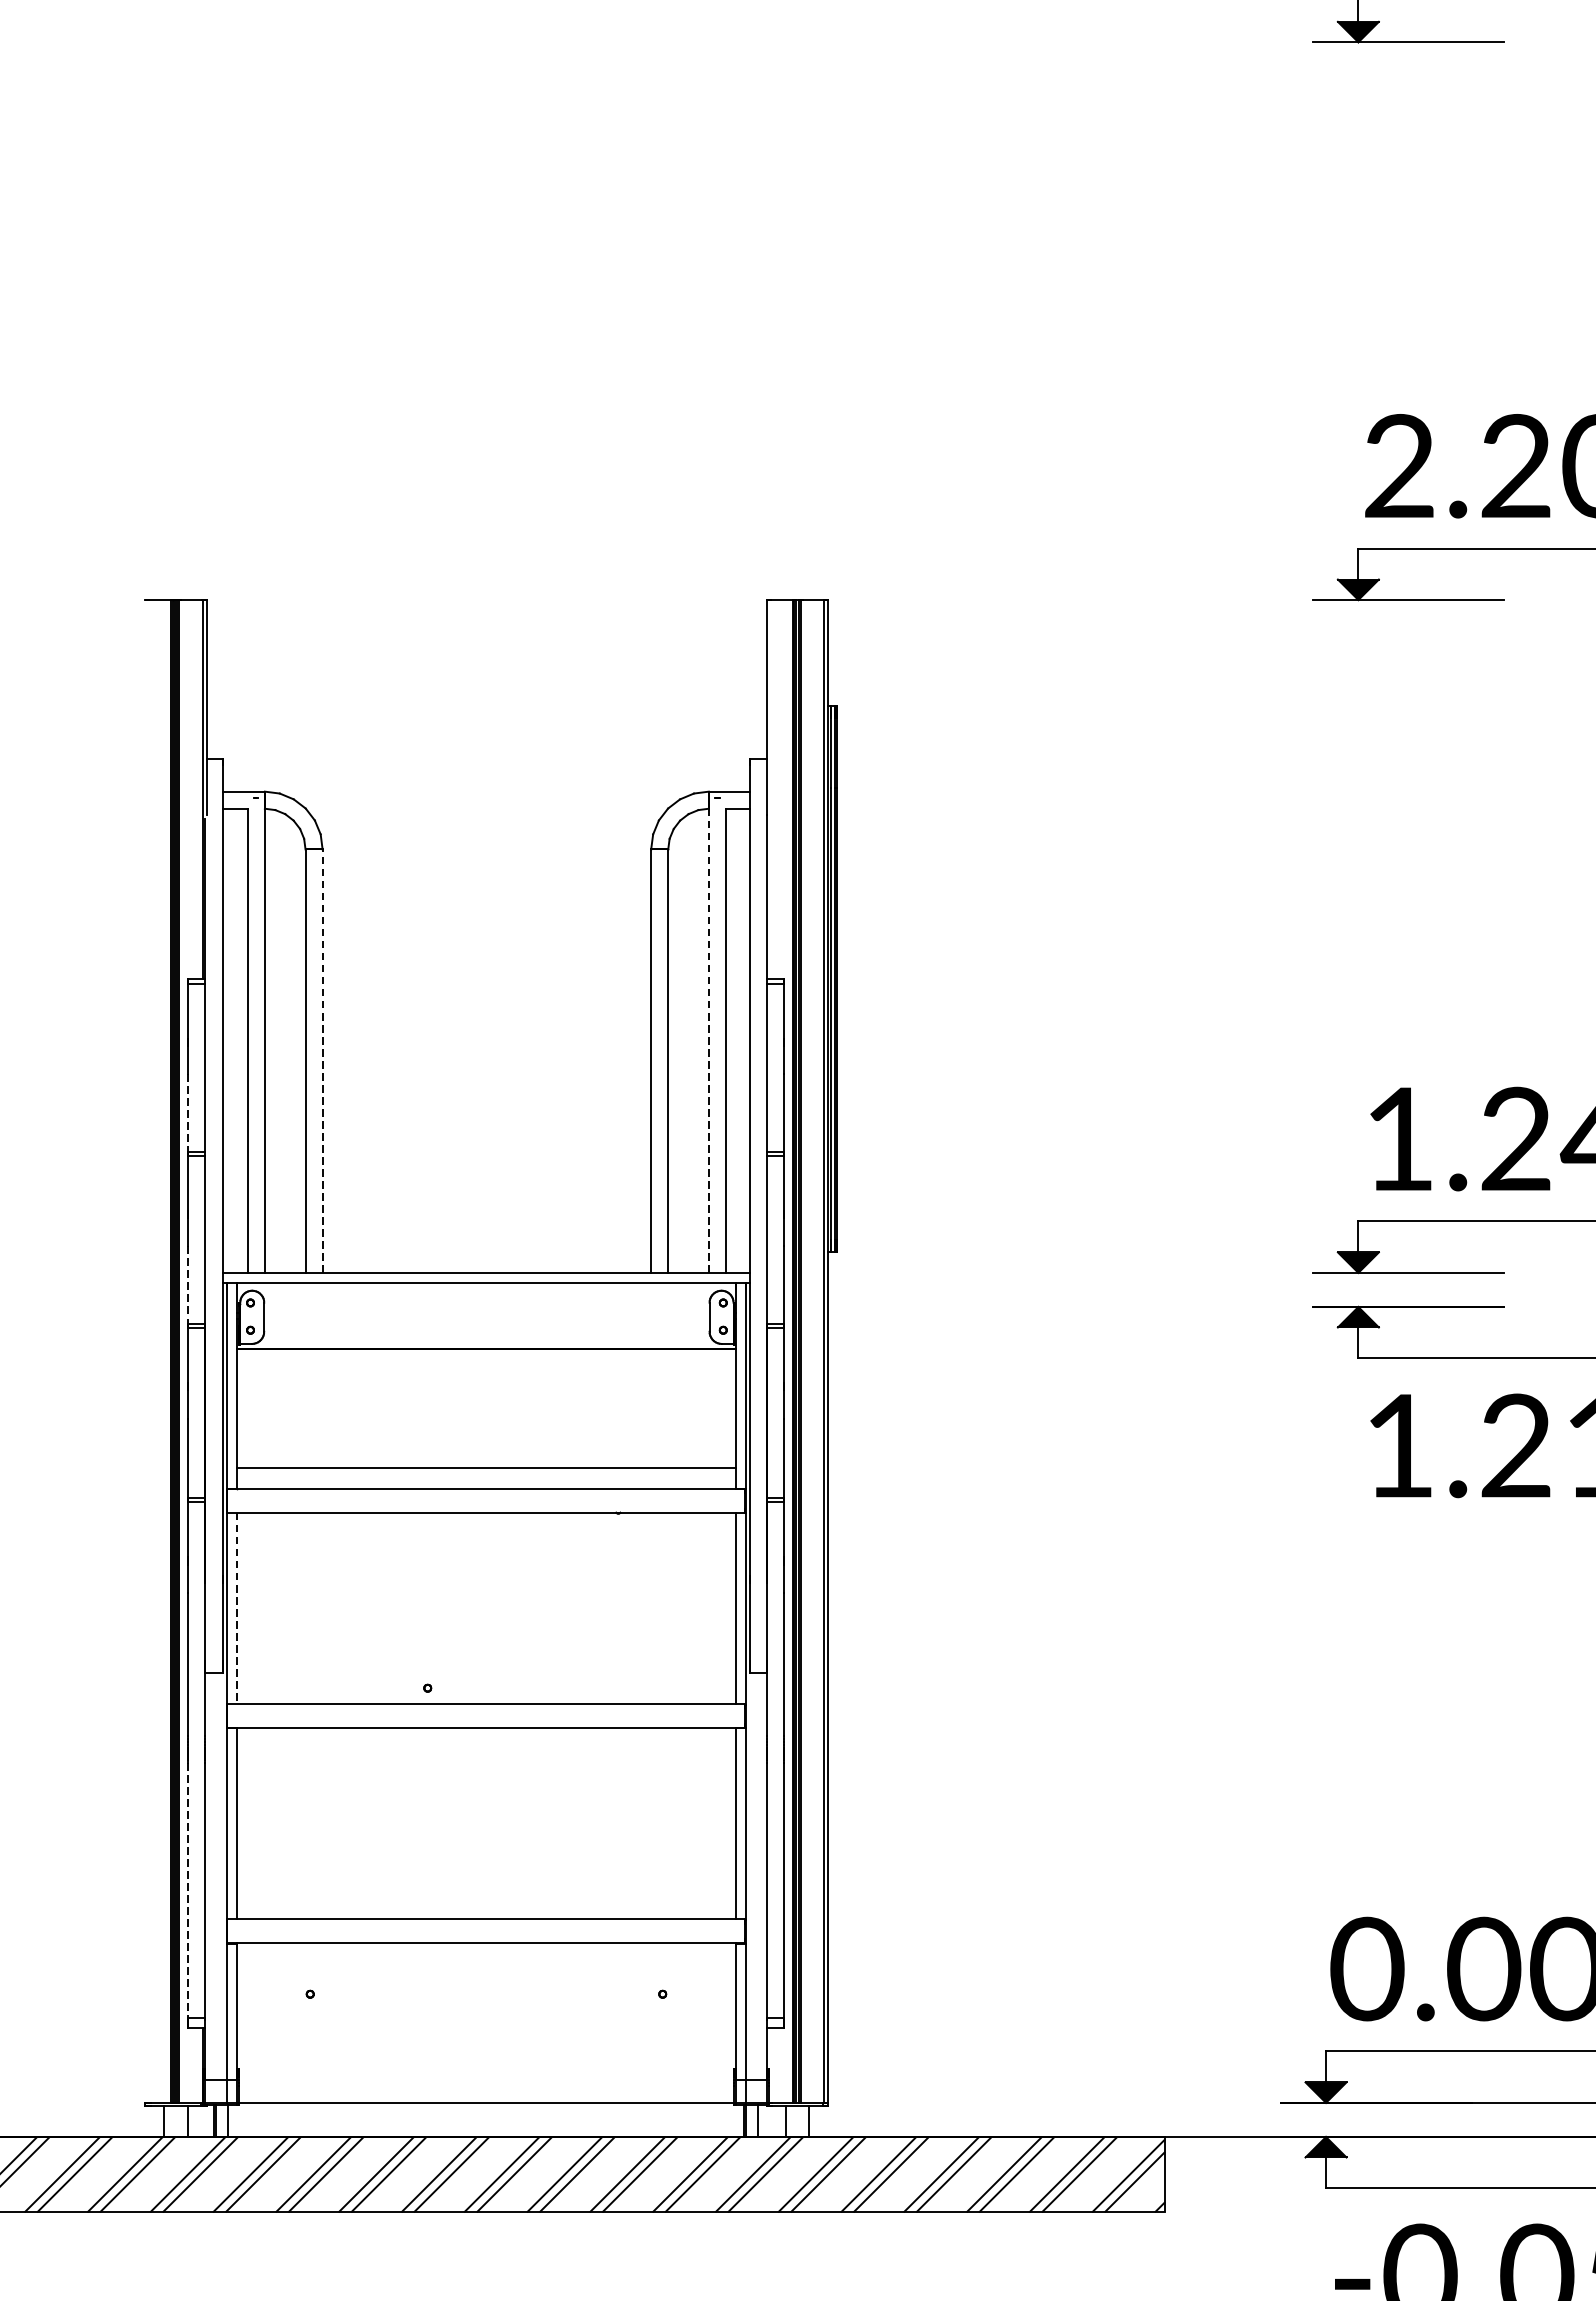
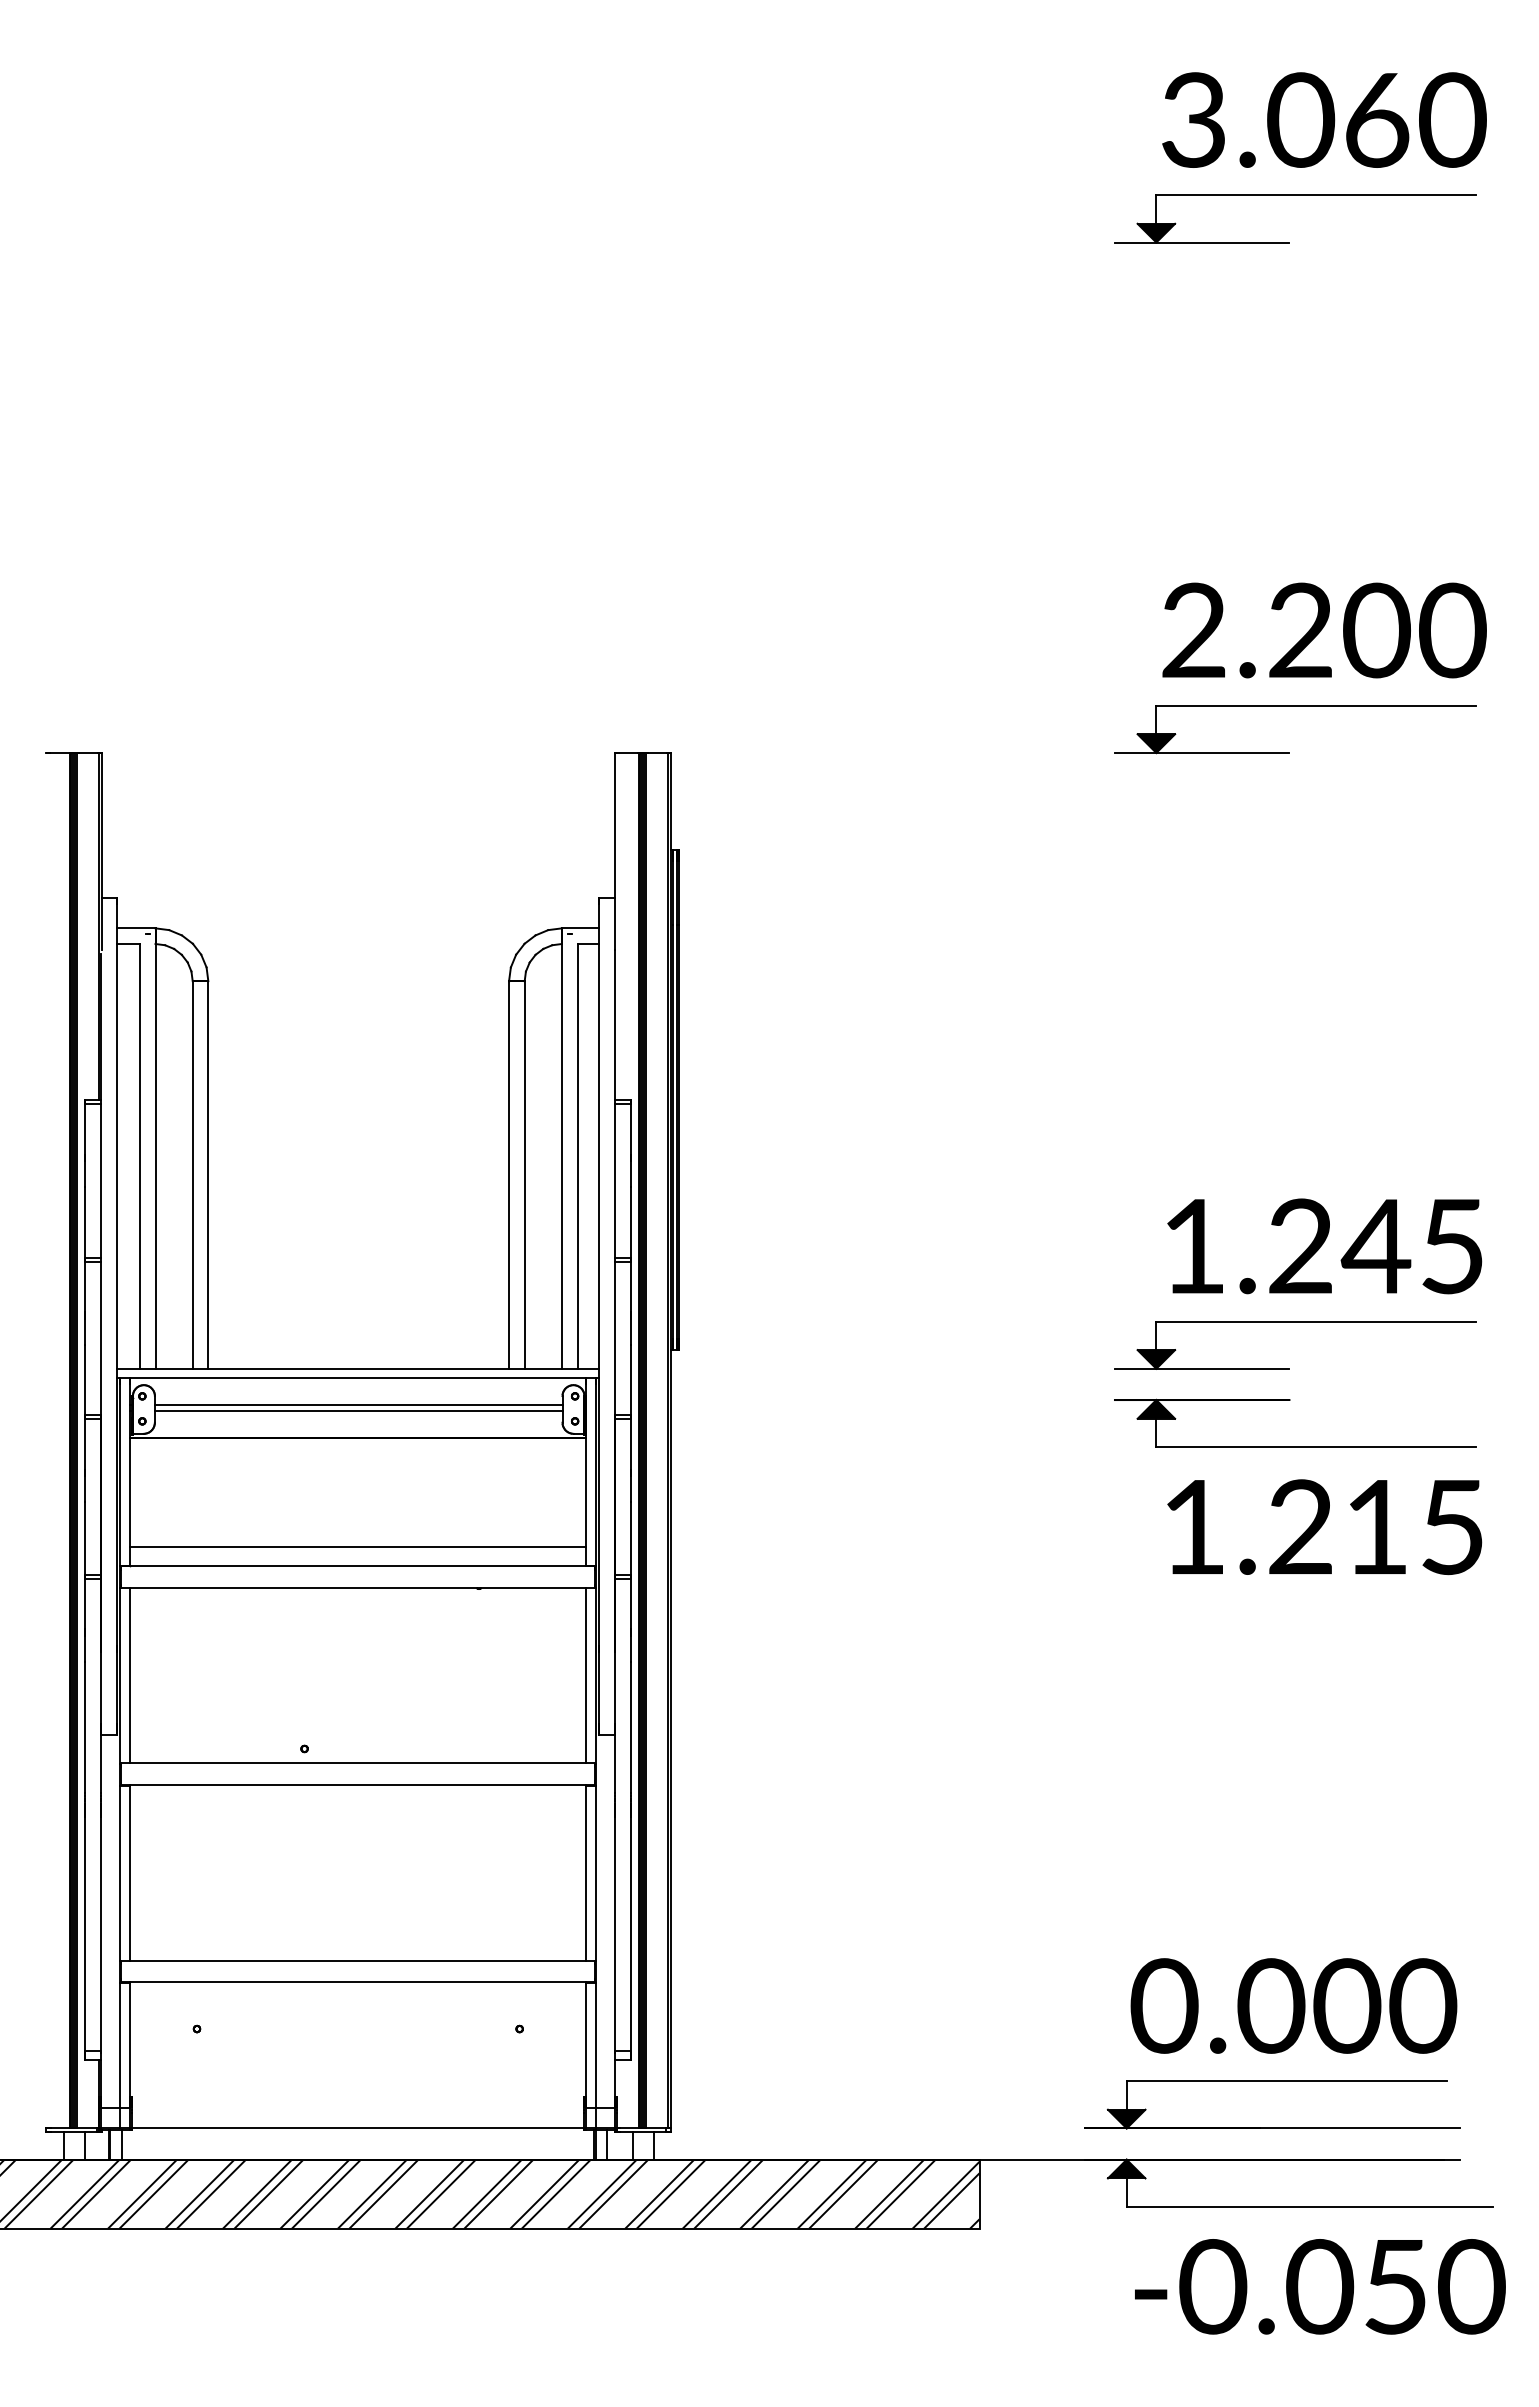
line: (708, 1039) -> (561, 1155), dashed -> solid
line: (322, 1061) -> (208, 1175), dashed -> solid
line: (188, 1113) -> (85, 1222), dashed -> solid
line: (188, 1285) -> (85, 1380), dashed -> solid
line: (486, 1312) -> (358, 1405), added
line: (486, 1319) -> (358, 1411), added
line: (236, 1609) -> (129, 1676), dashed -> solid
line: (188, 1890) -> (85, 1934), dashed -> solid

